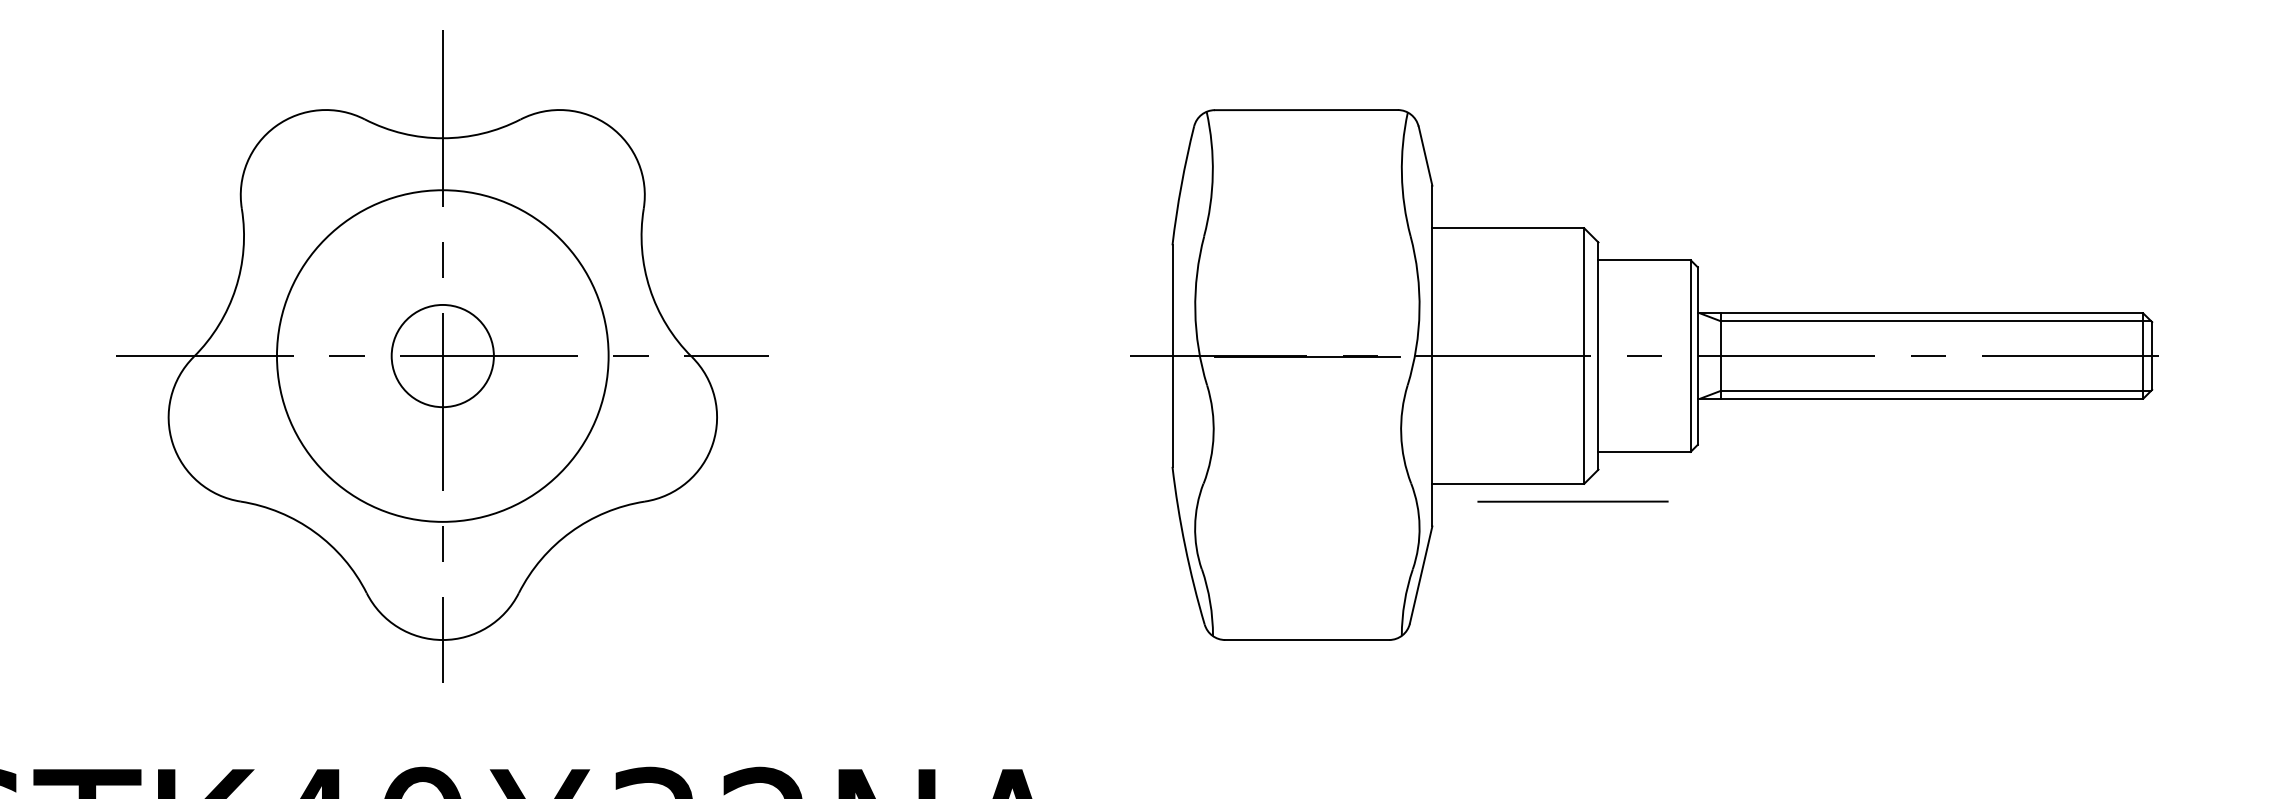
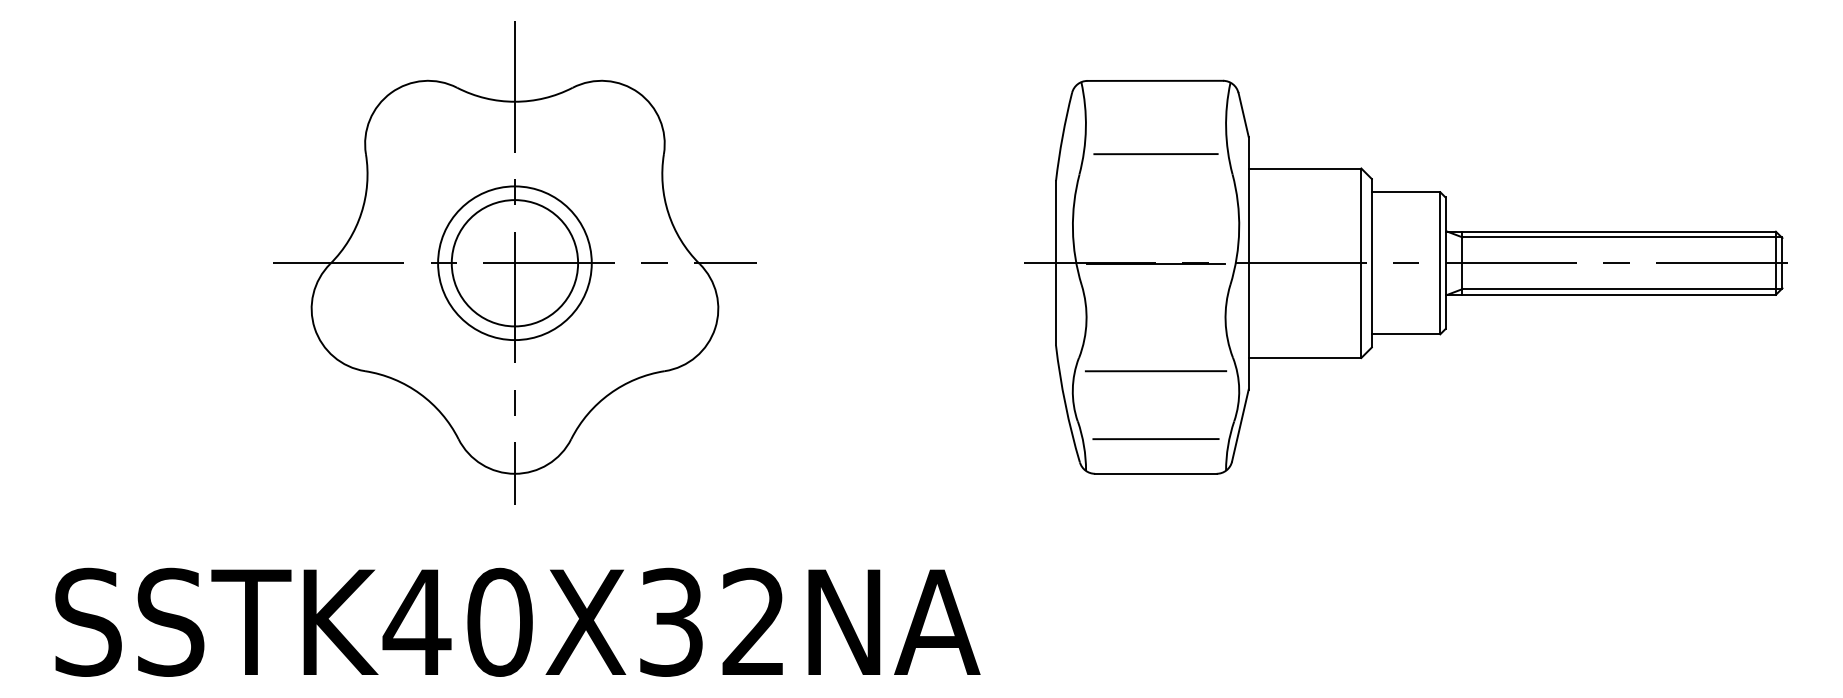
line: (1306, 209) -> (1155, 154), added
circle: (442, 356) -> (514, 263), size x0.62
circle: (442, 356) -> (514, 263), size x1.67
line: (1573, 502) -> (1156, 371), moved
line: (1306, 593) -> (1155, 439), added

